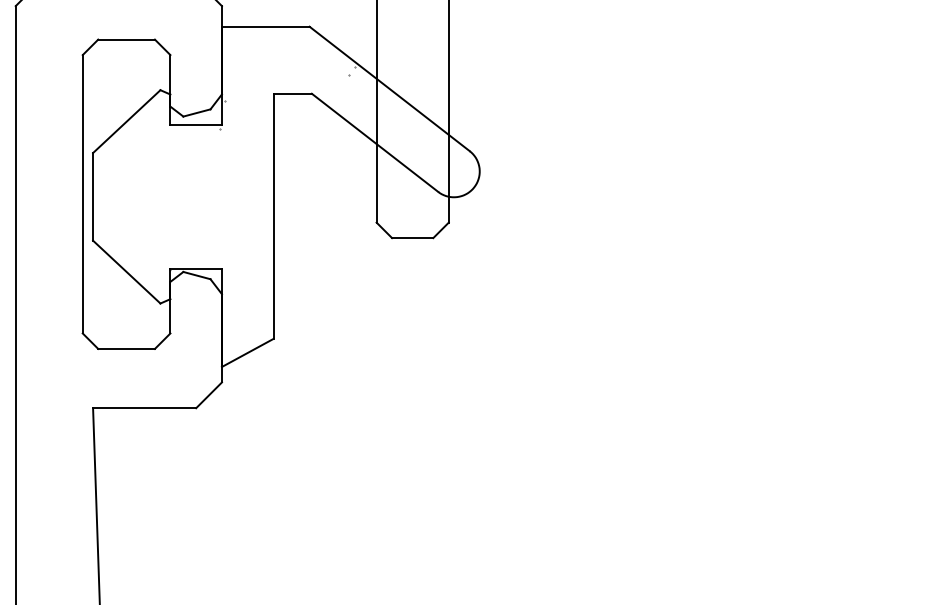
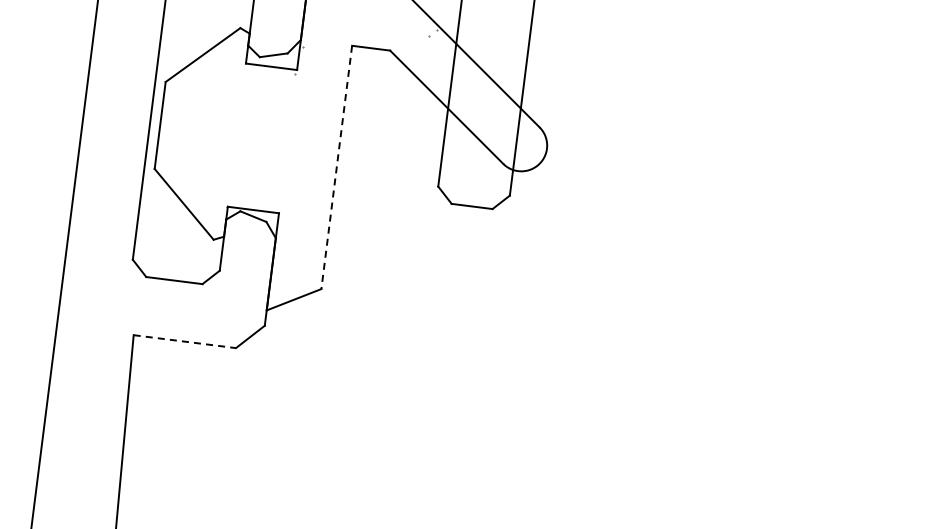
line: (273, 216) -> (336, 167), solid -> dashed
line: (144, 408) -> (184, 341), solid -> dashed

